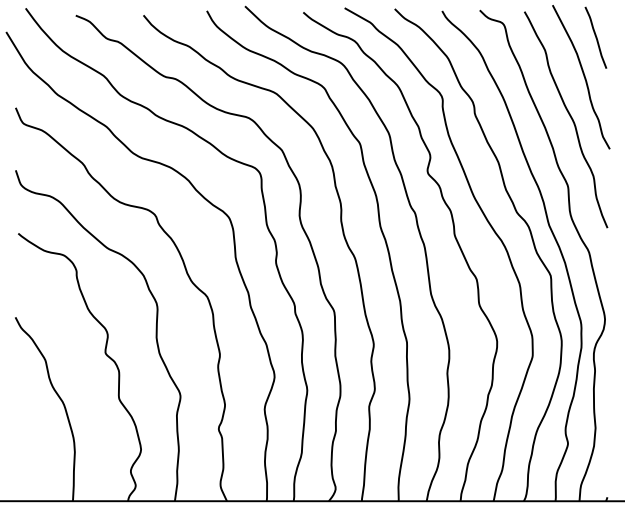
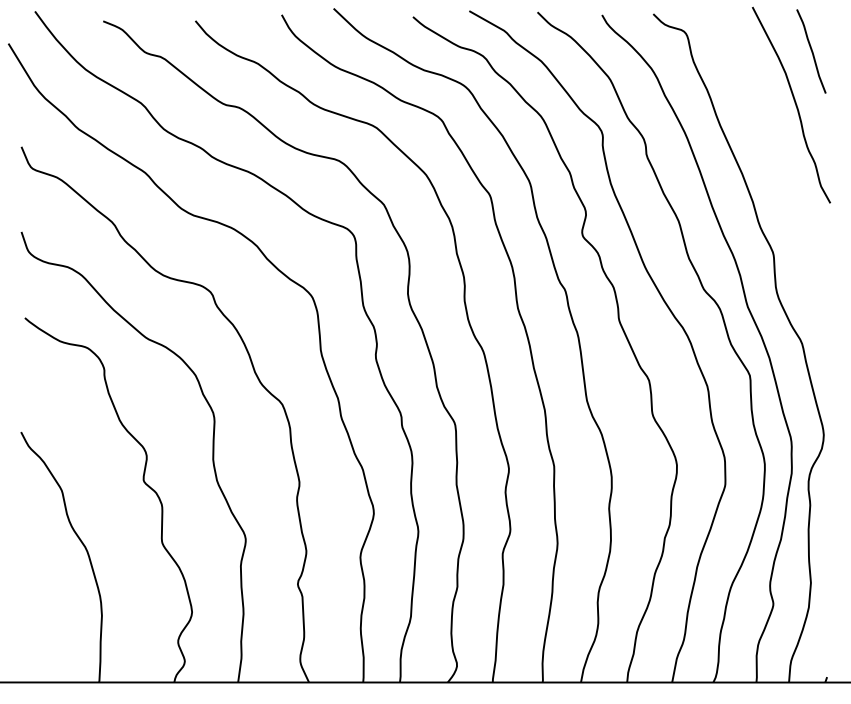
curve: (570, 118) -> (776, 161), removed

